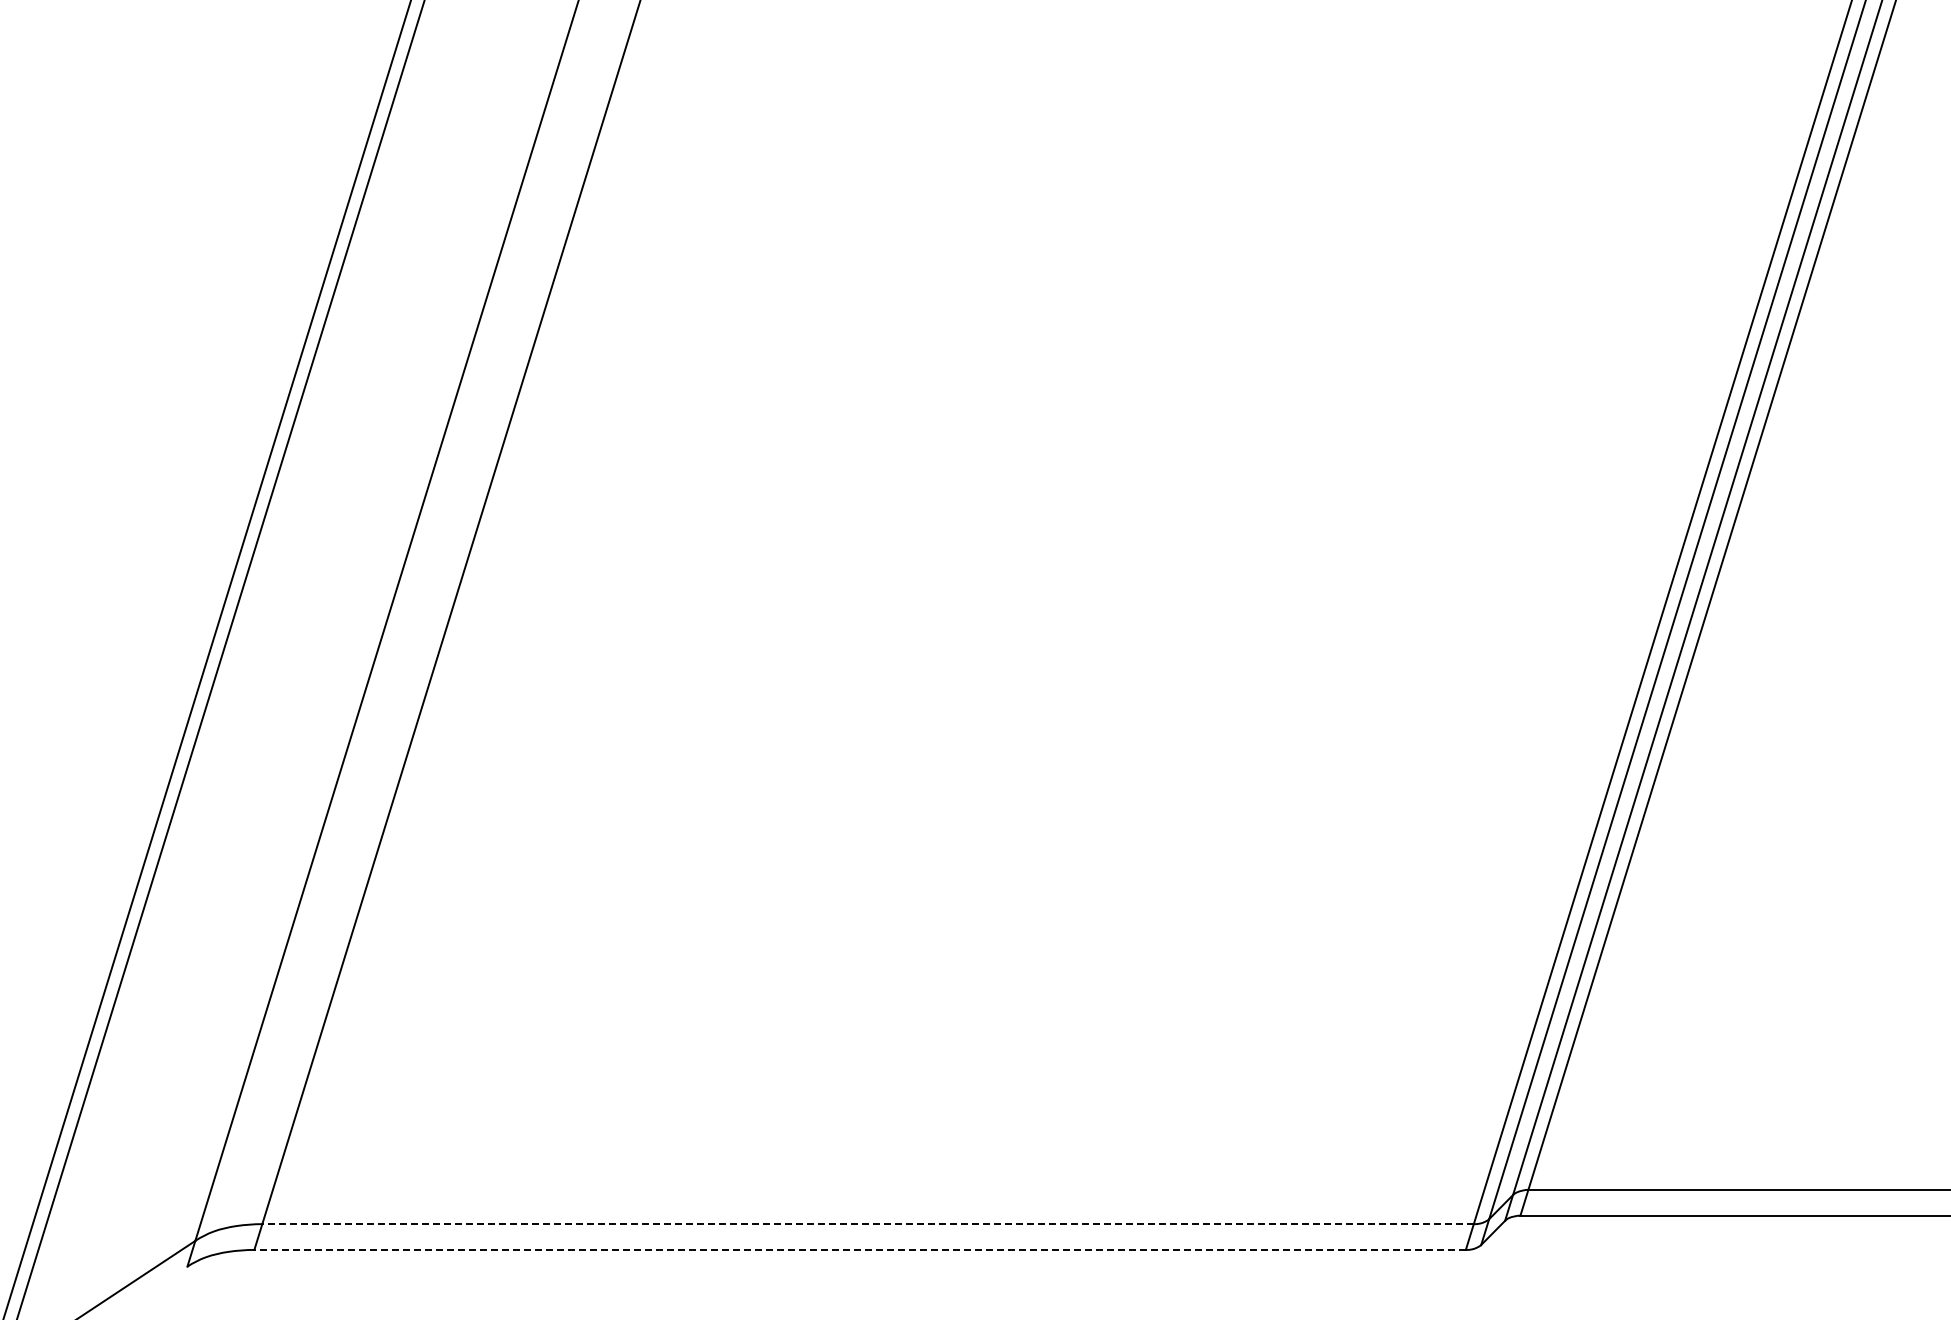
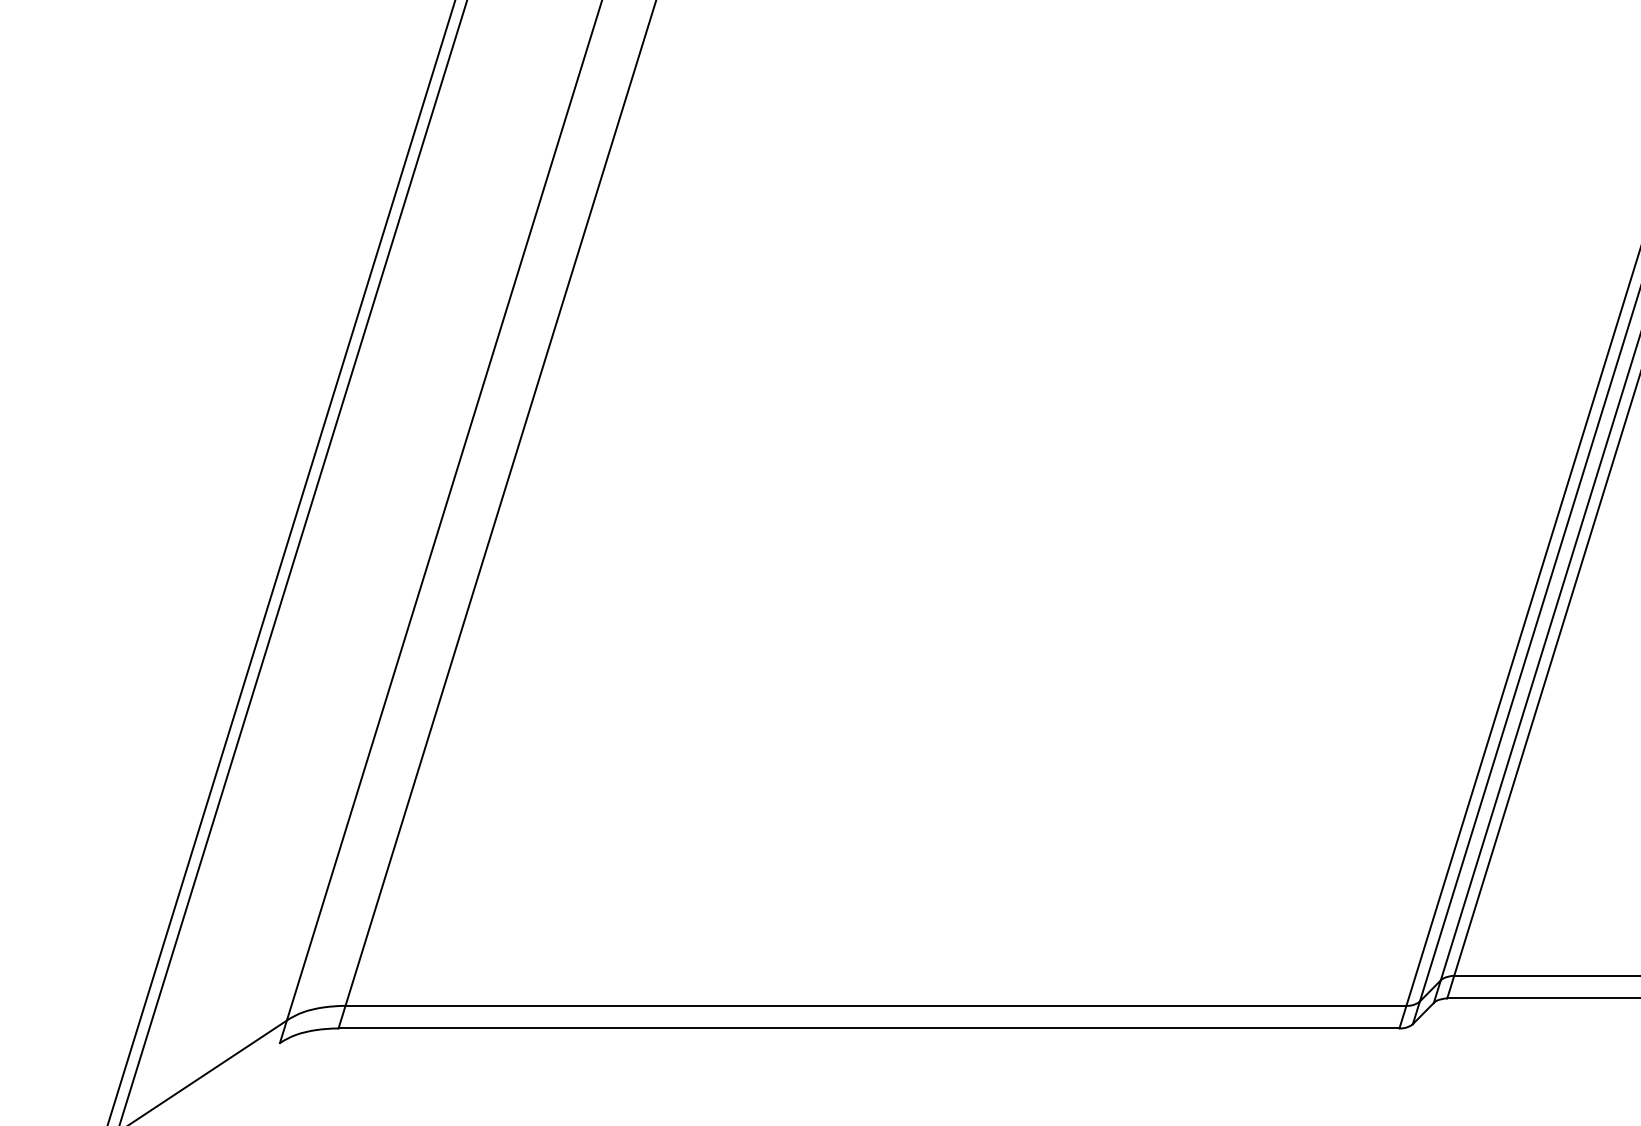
line: (868, 1224) -> (876, 1006), dashed -> solid
line: (860, 1249) -> (869, 1028), dashed -> solid

